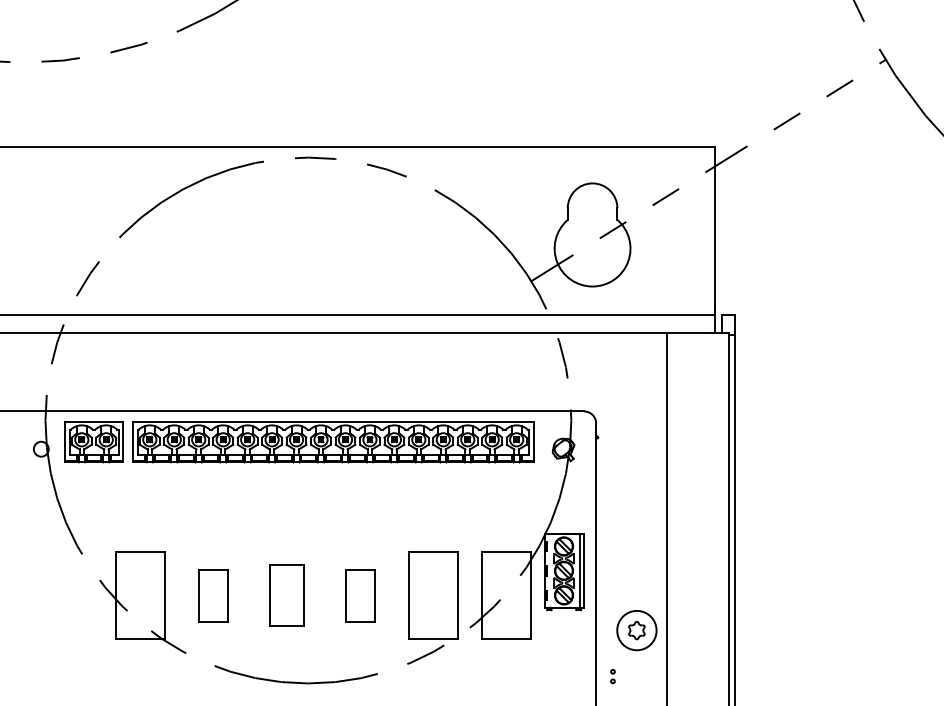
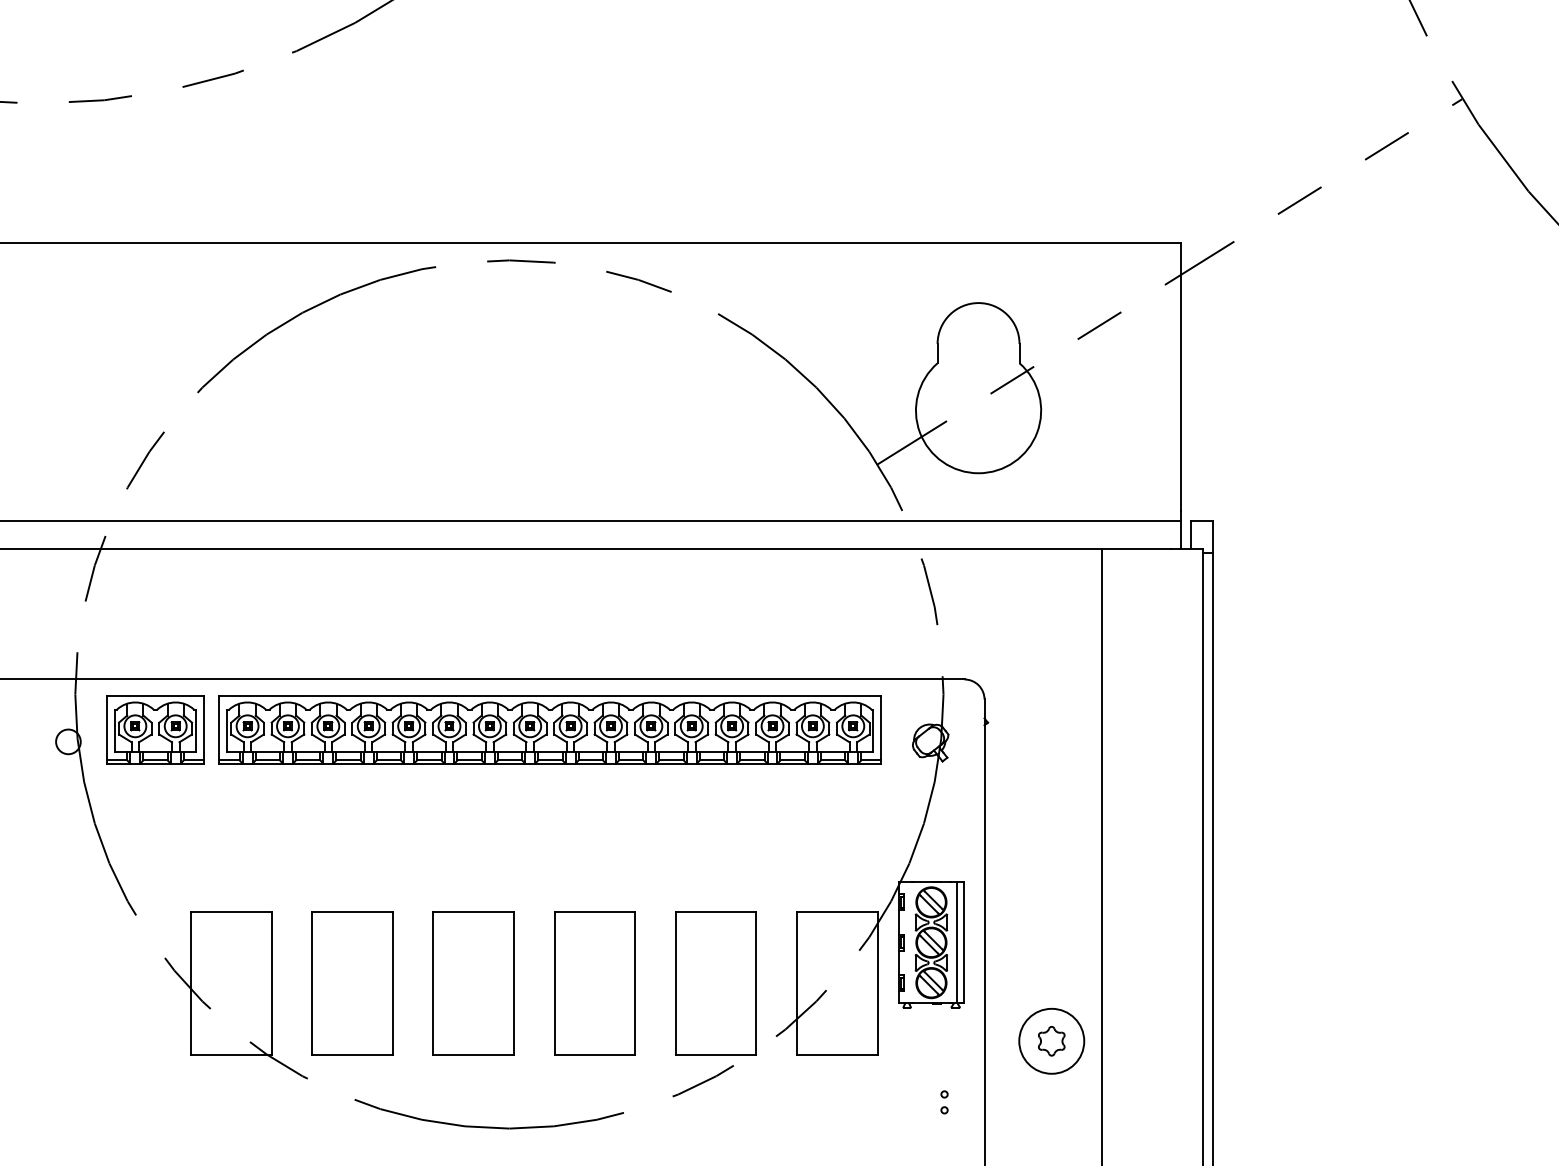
part: (213, 595) -> (352, 983), size x1.67
part: (286, 595) -> (473, 983), size x1.43
part: (360, 595) -> (595, 983), size x1.67
part: (612, 676) -> (943, 1102), moved

